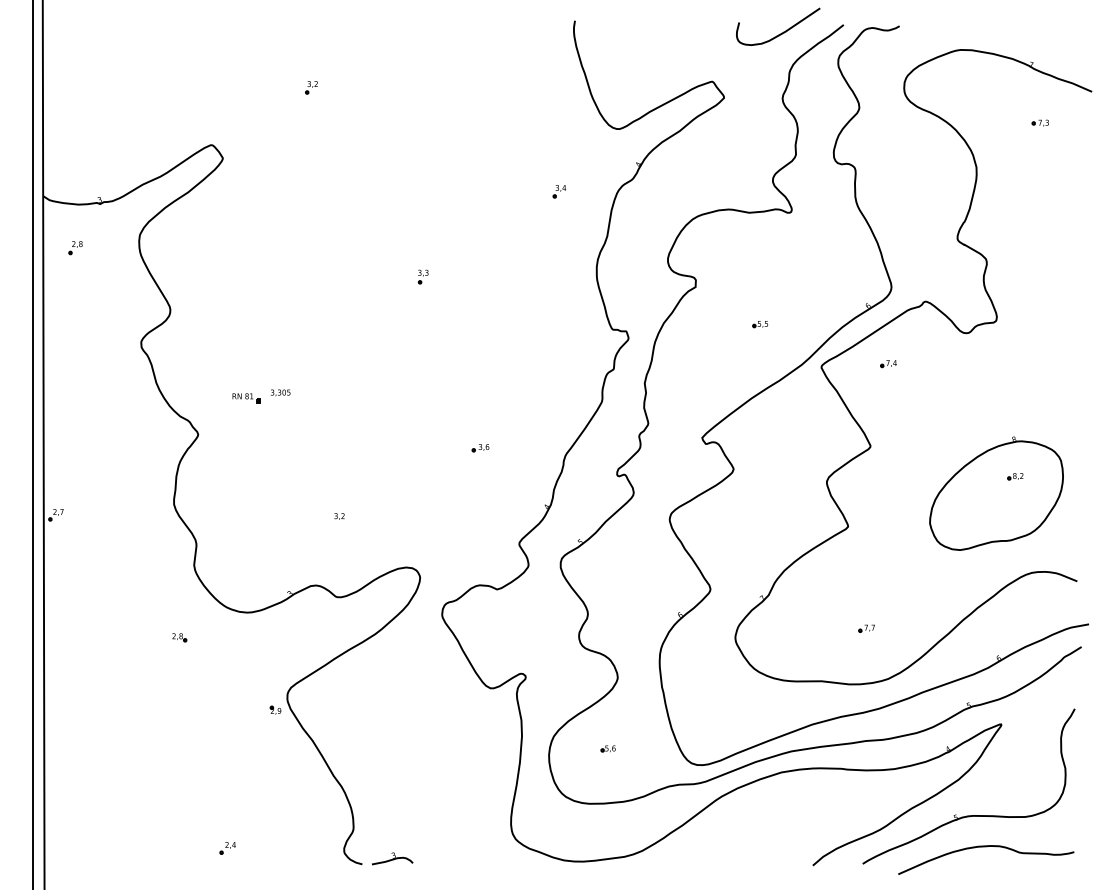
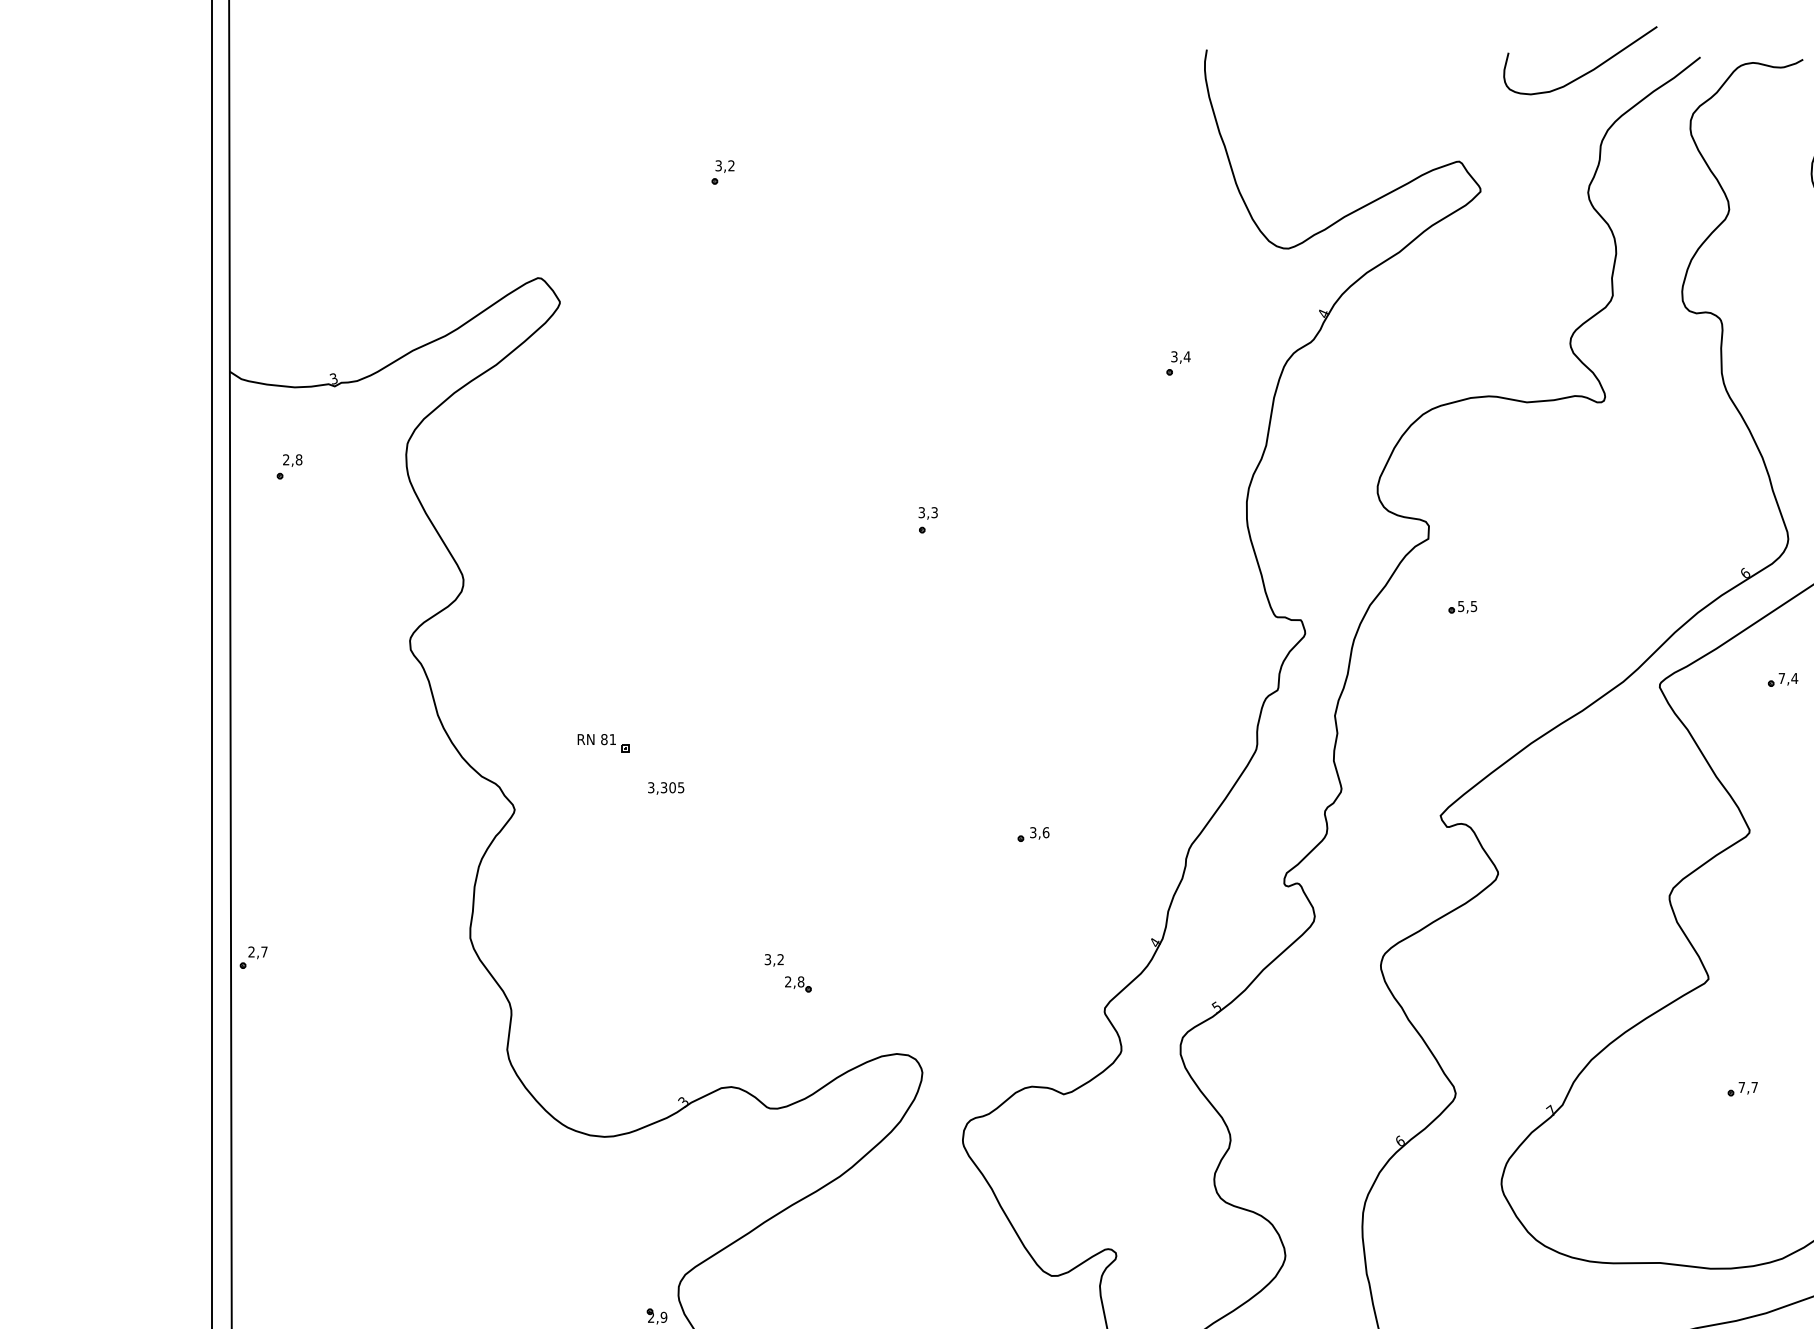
part: (759, 324) -> (1461, 607), moved
text: (280, 392) -> (665, 787), moved
part: (866, 628) -> (1742, 1088), moved
part: (179, 637) -> (798, 984), moved

